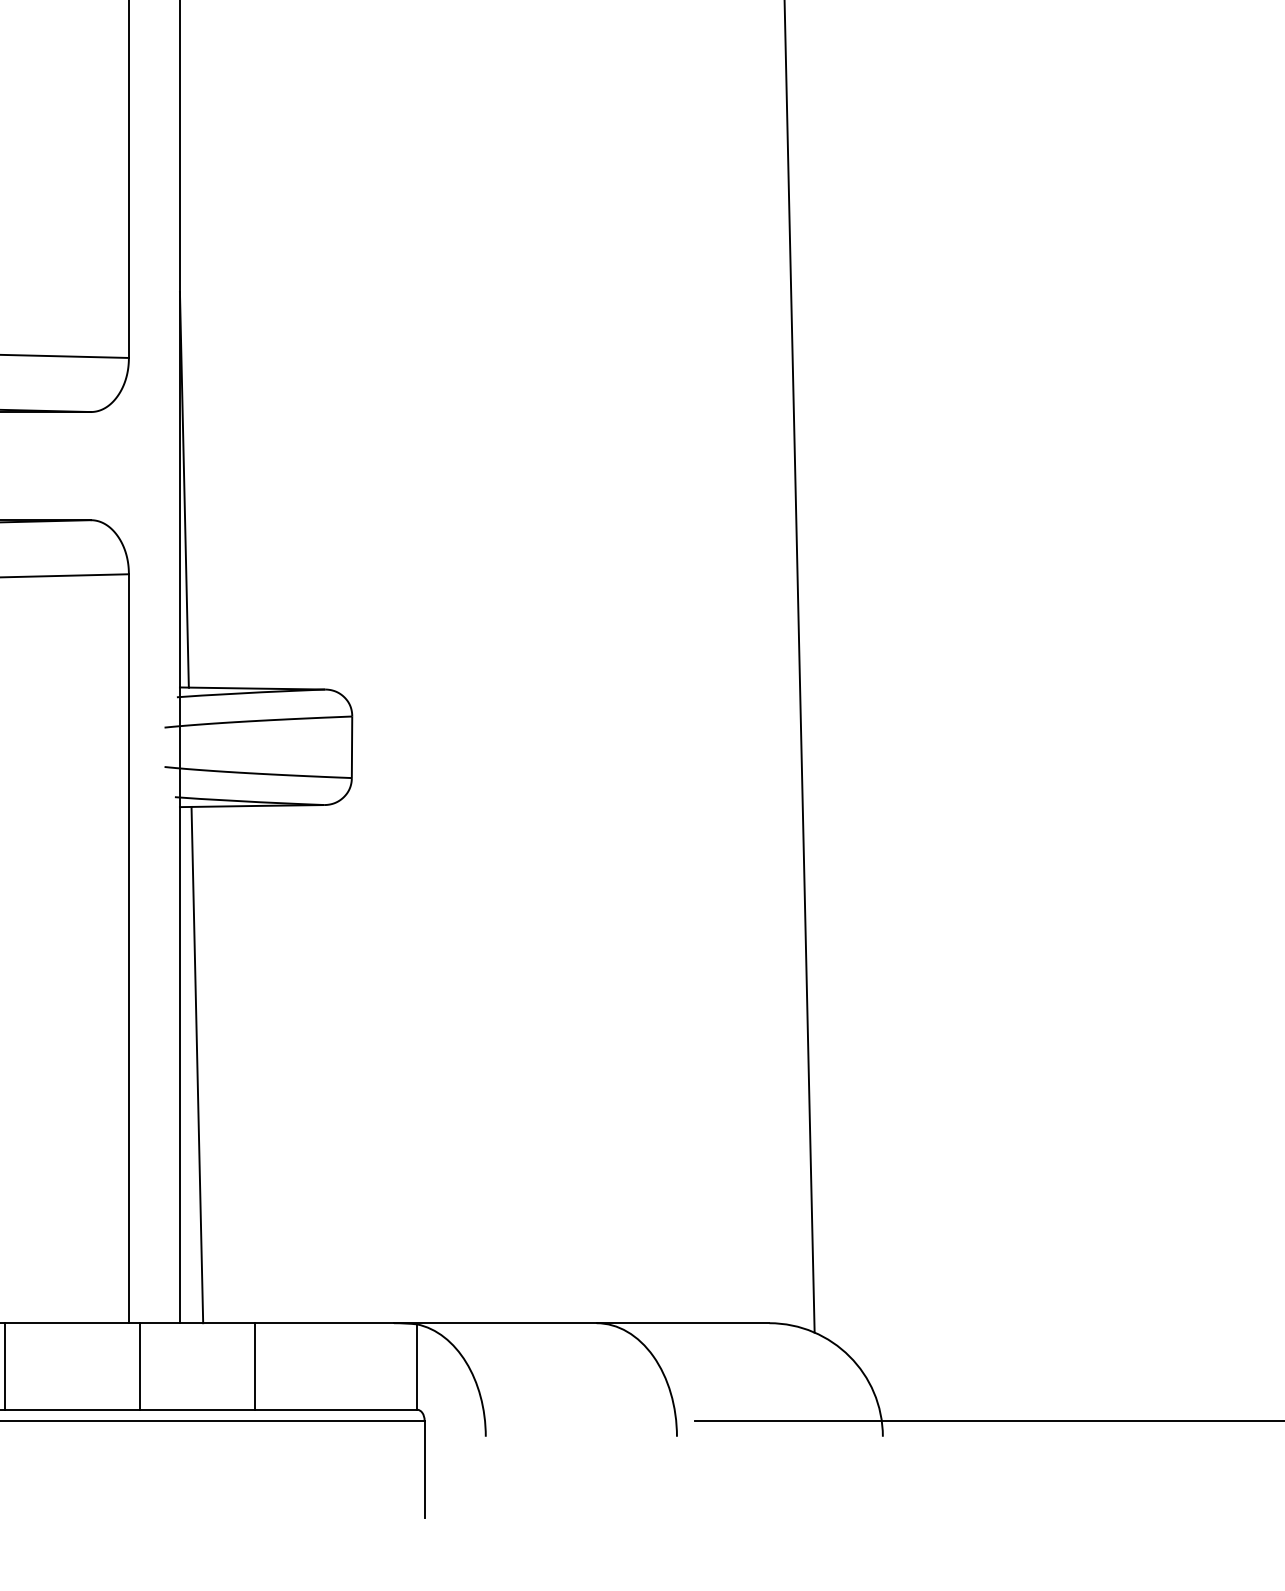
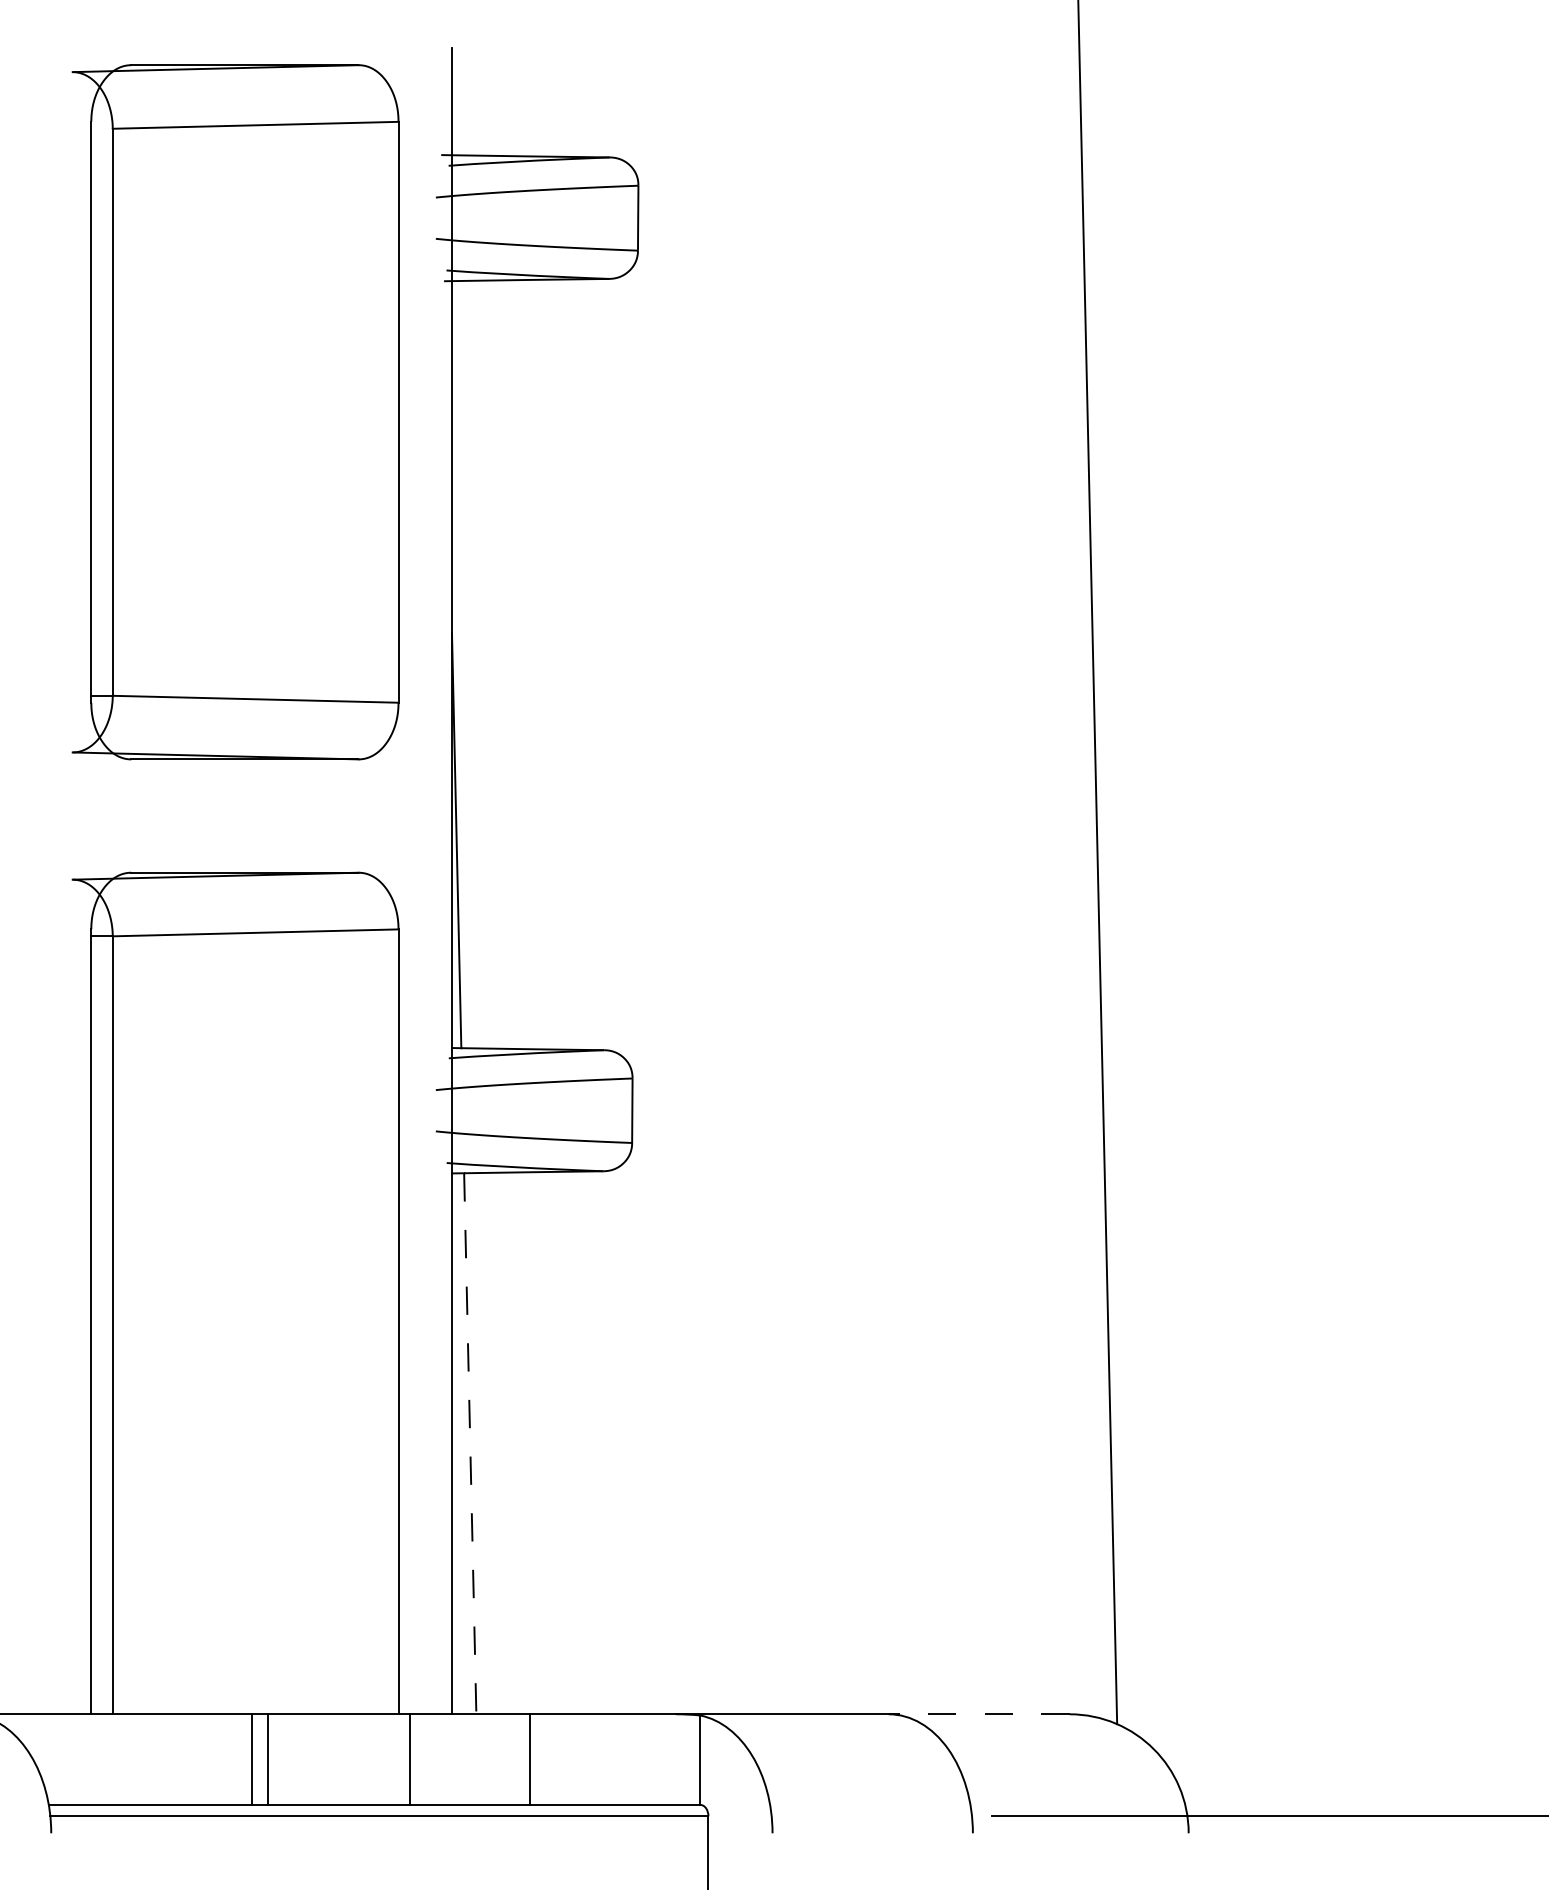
line: (197, 1064) -> (470, 1443), solid -> dashed
line: (682, 1323) -> (978, 1714), solid -> dashed

